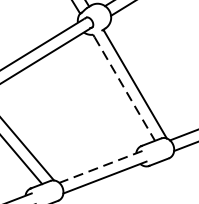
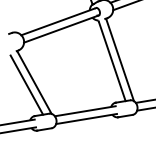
line: (125, 90) -> (112, 62), dashed -> solid
line: (101, 167) -> (85, 111), dashed -> solid

